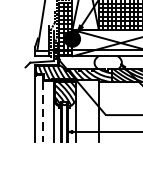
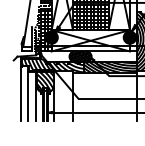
hatch: (108, 63) -> (80, 57), added
line: (42, 112) -> (27, 96), dashed -> solid

